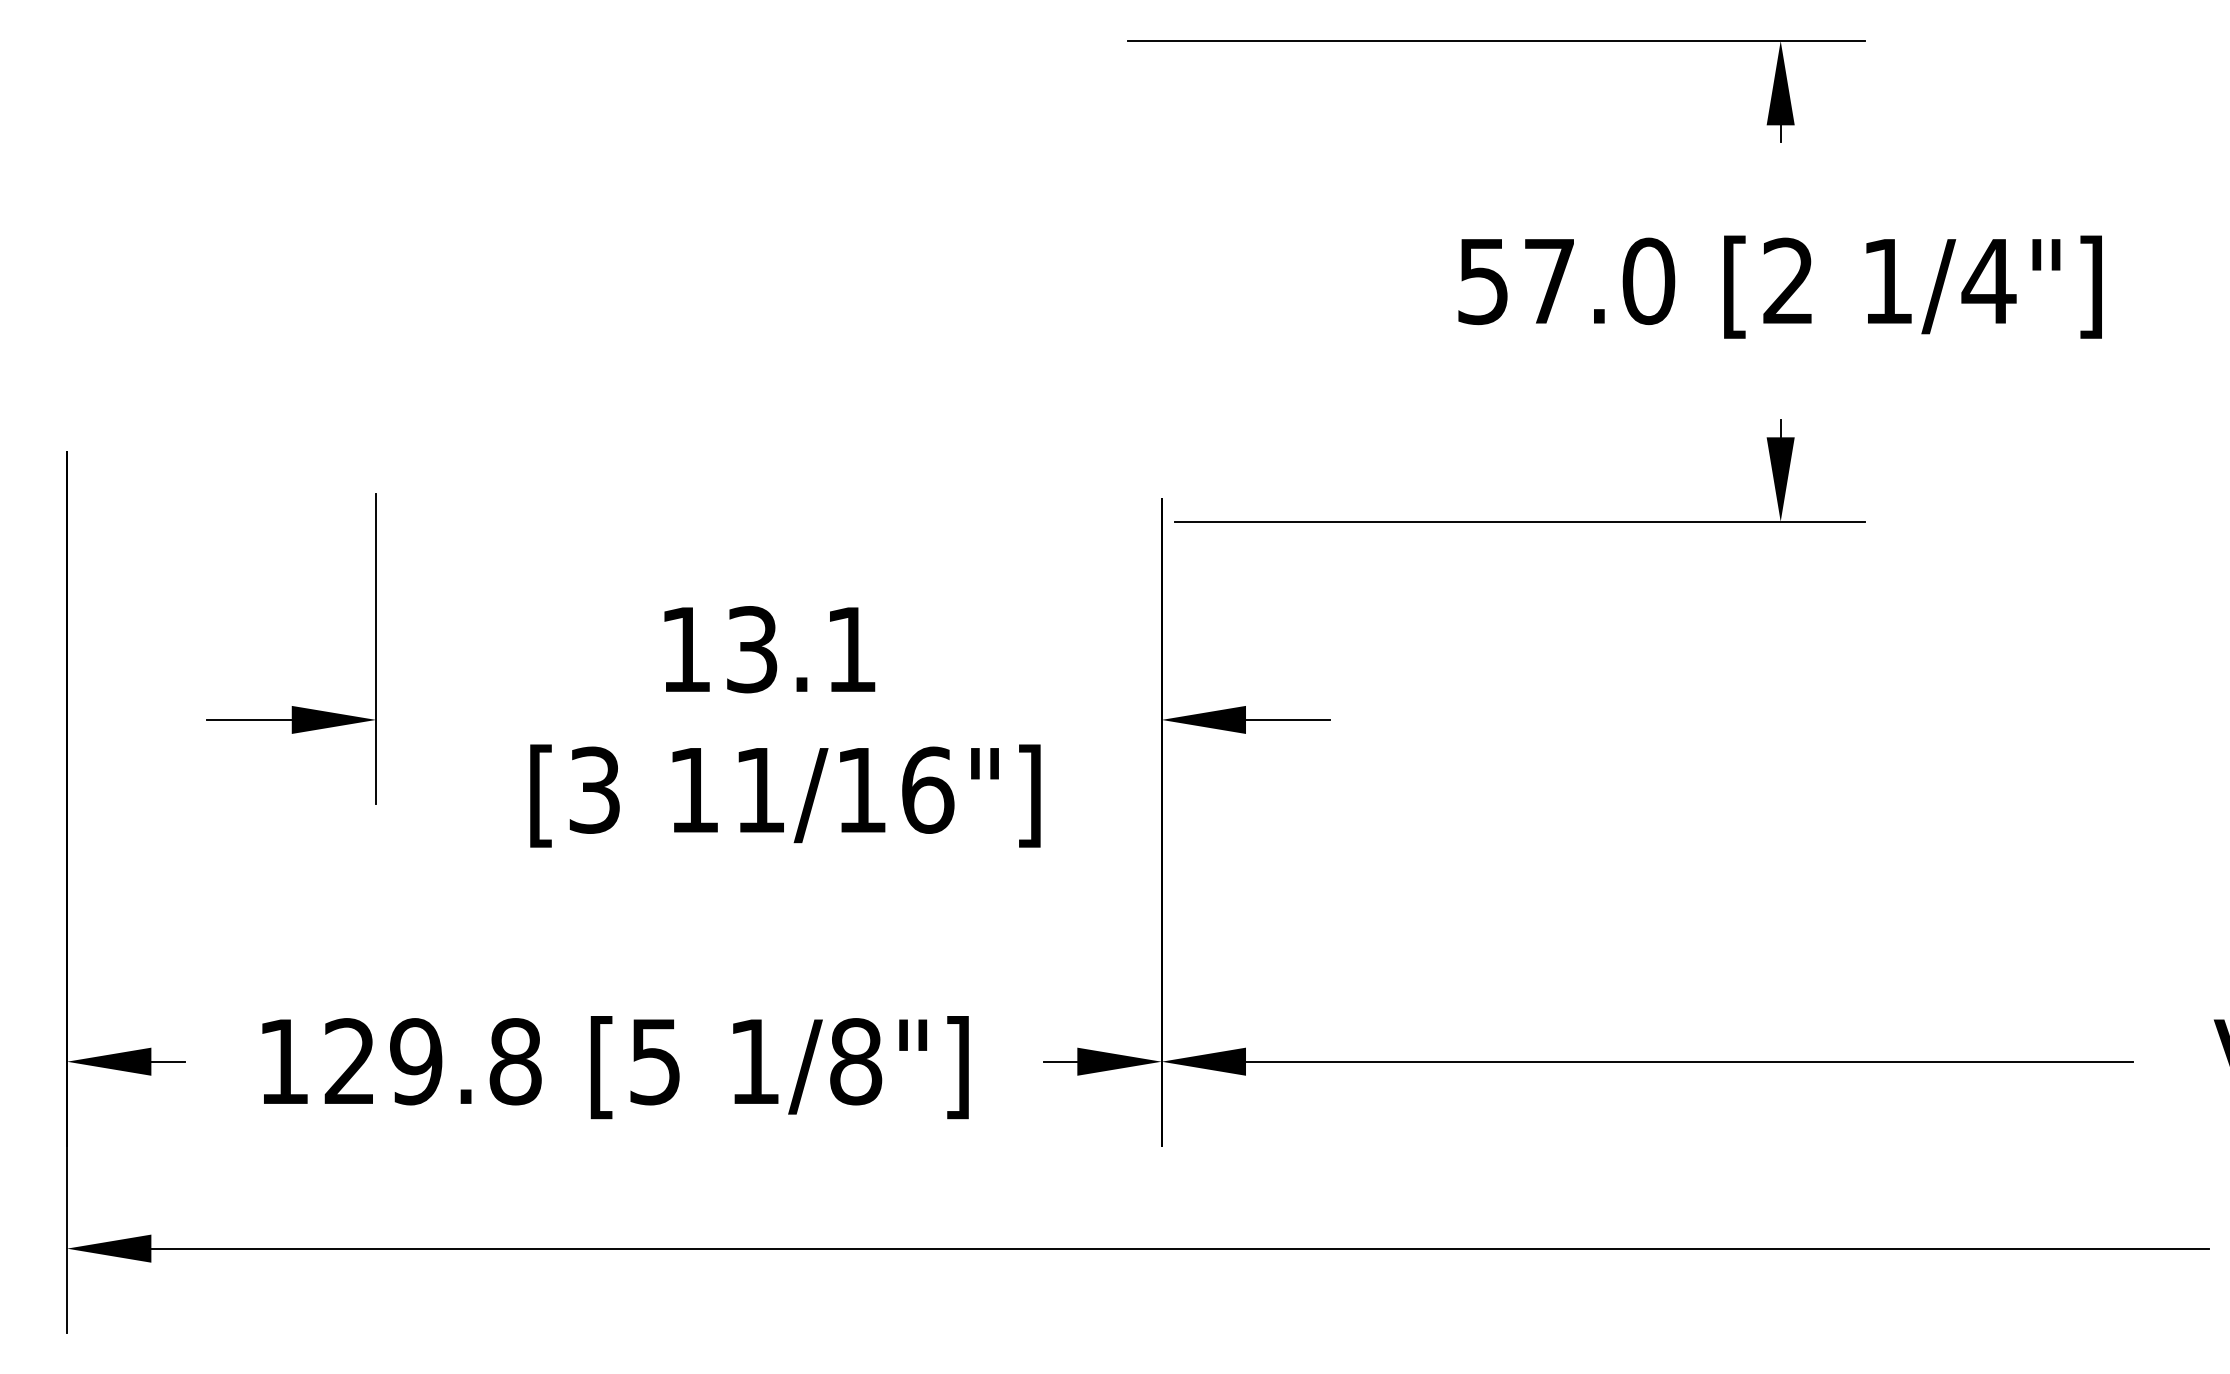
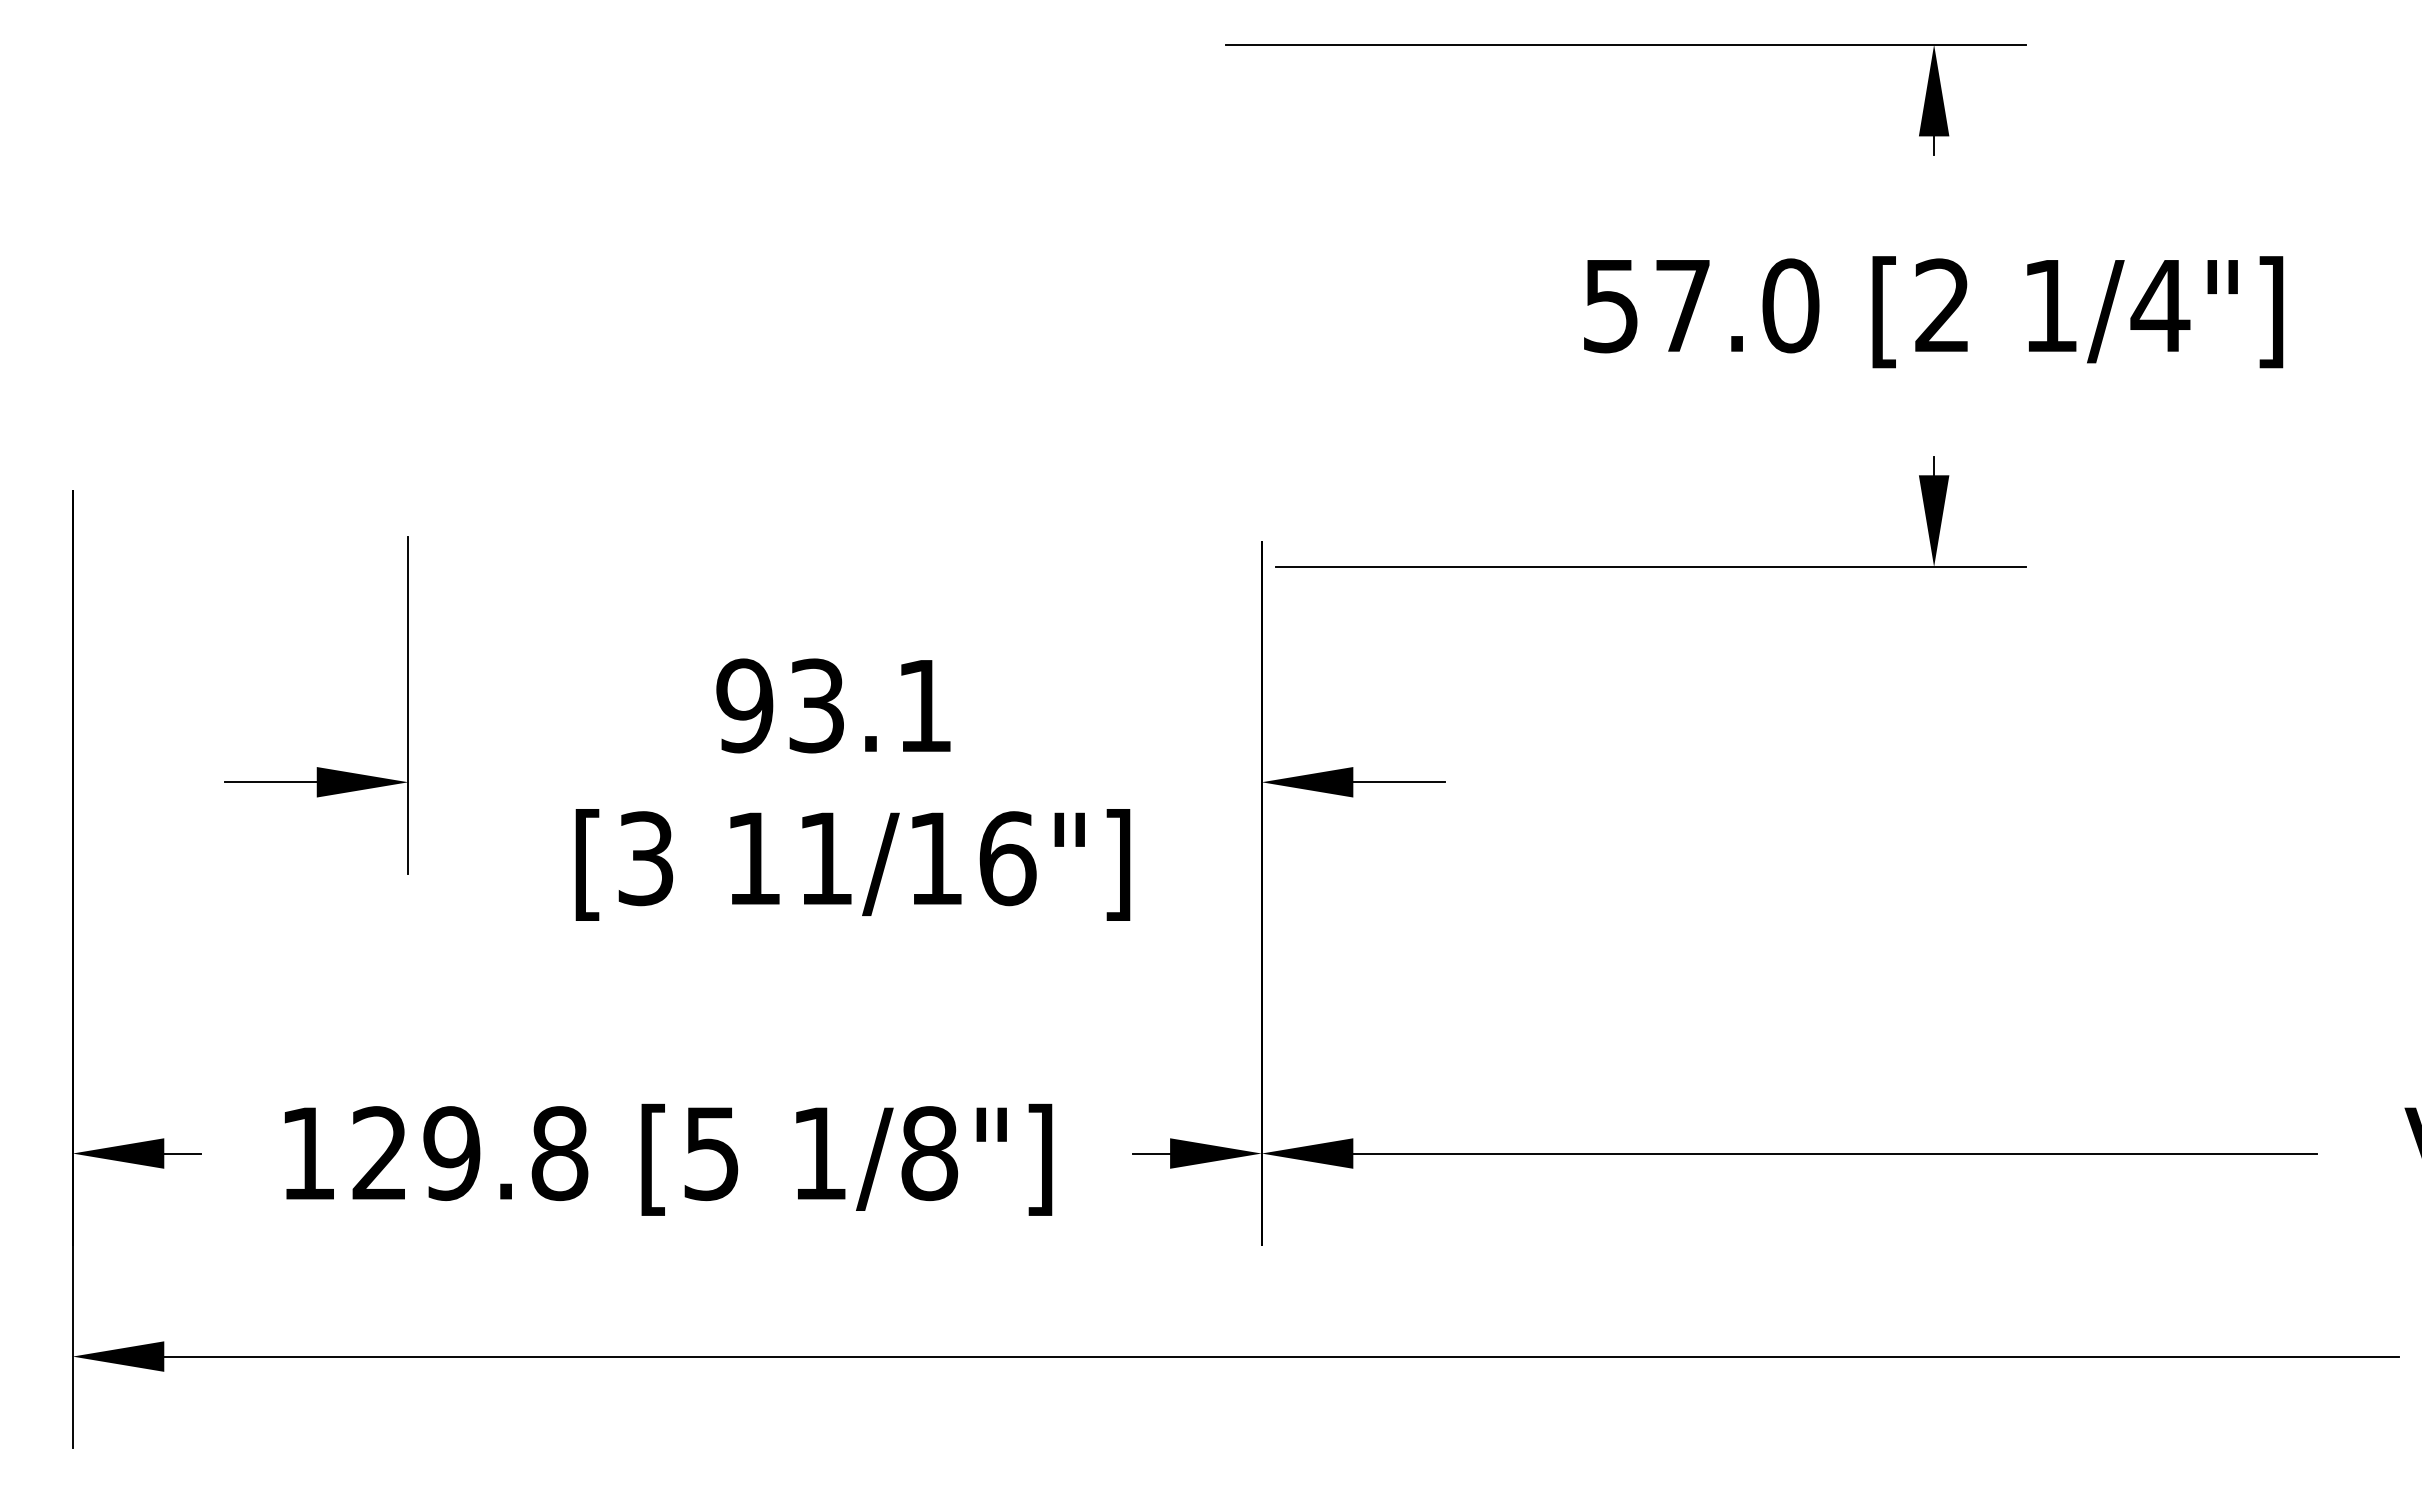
text: (685, 649) -> (744, 705), 13.1 -> 93.1

